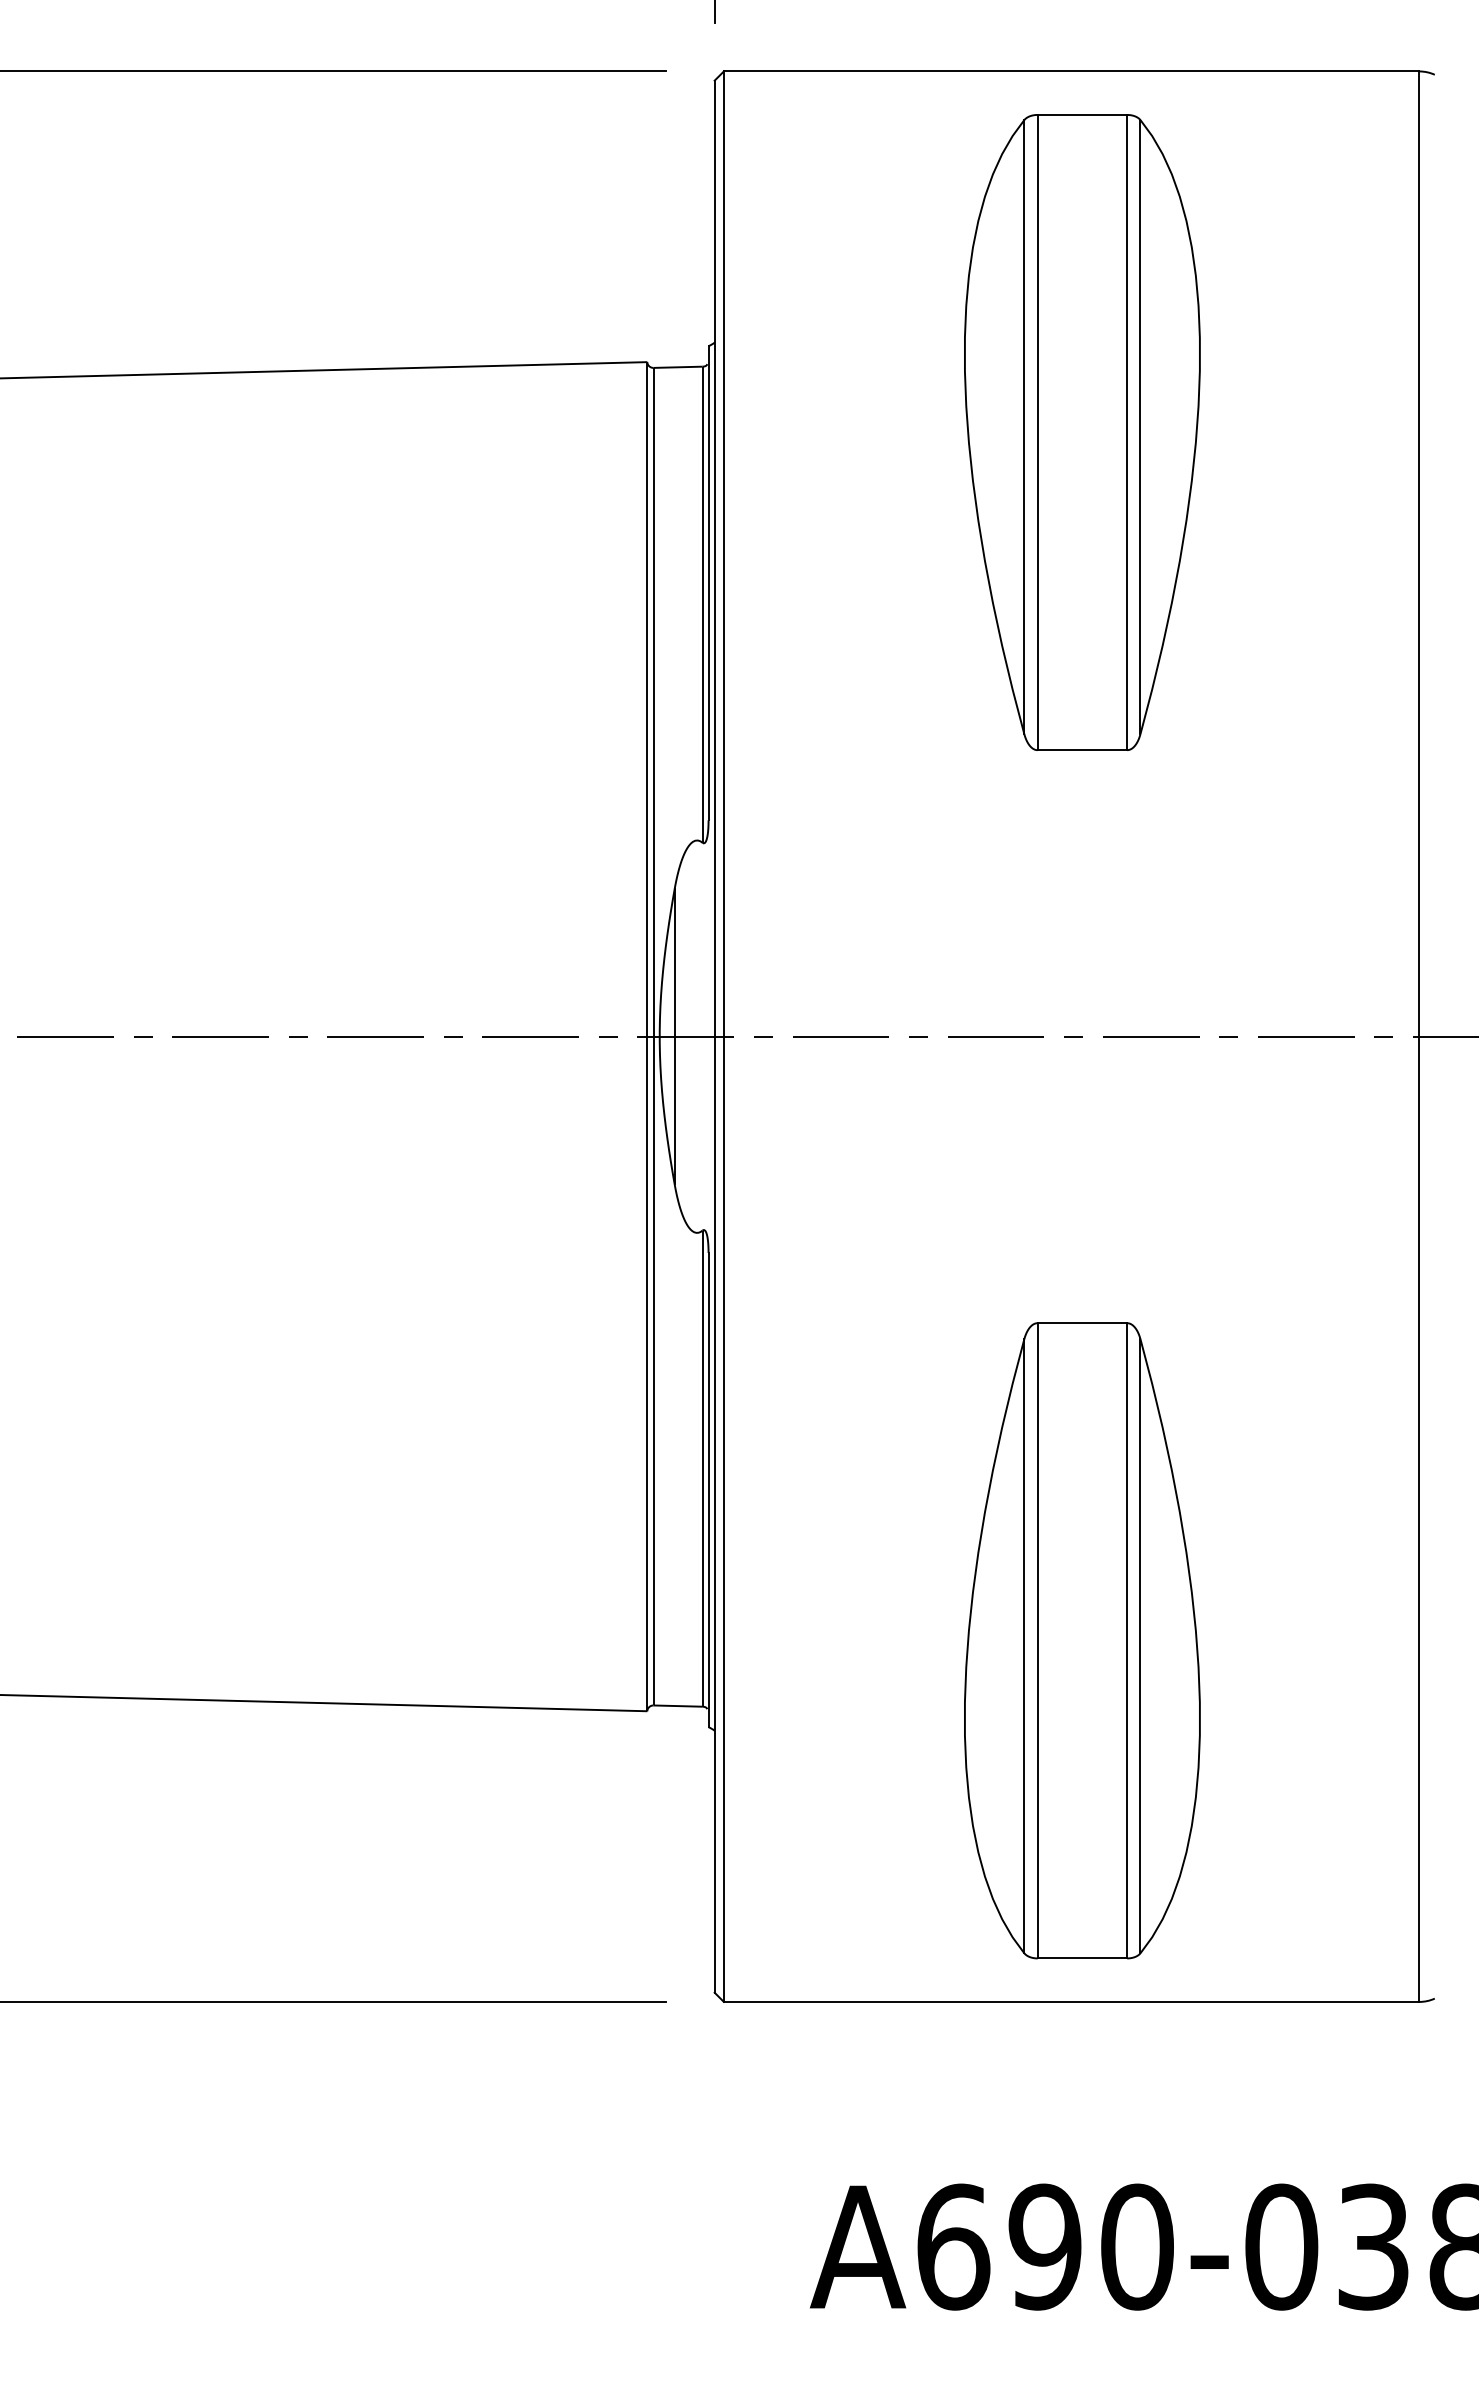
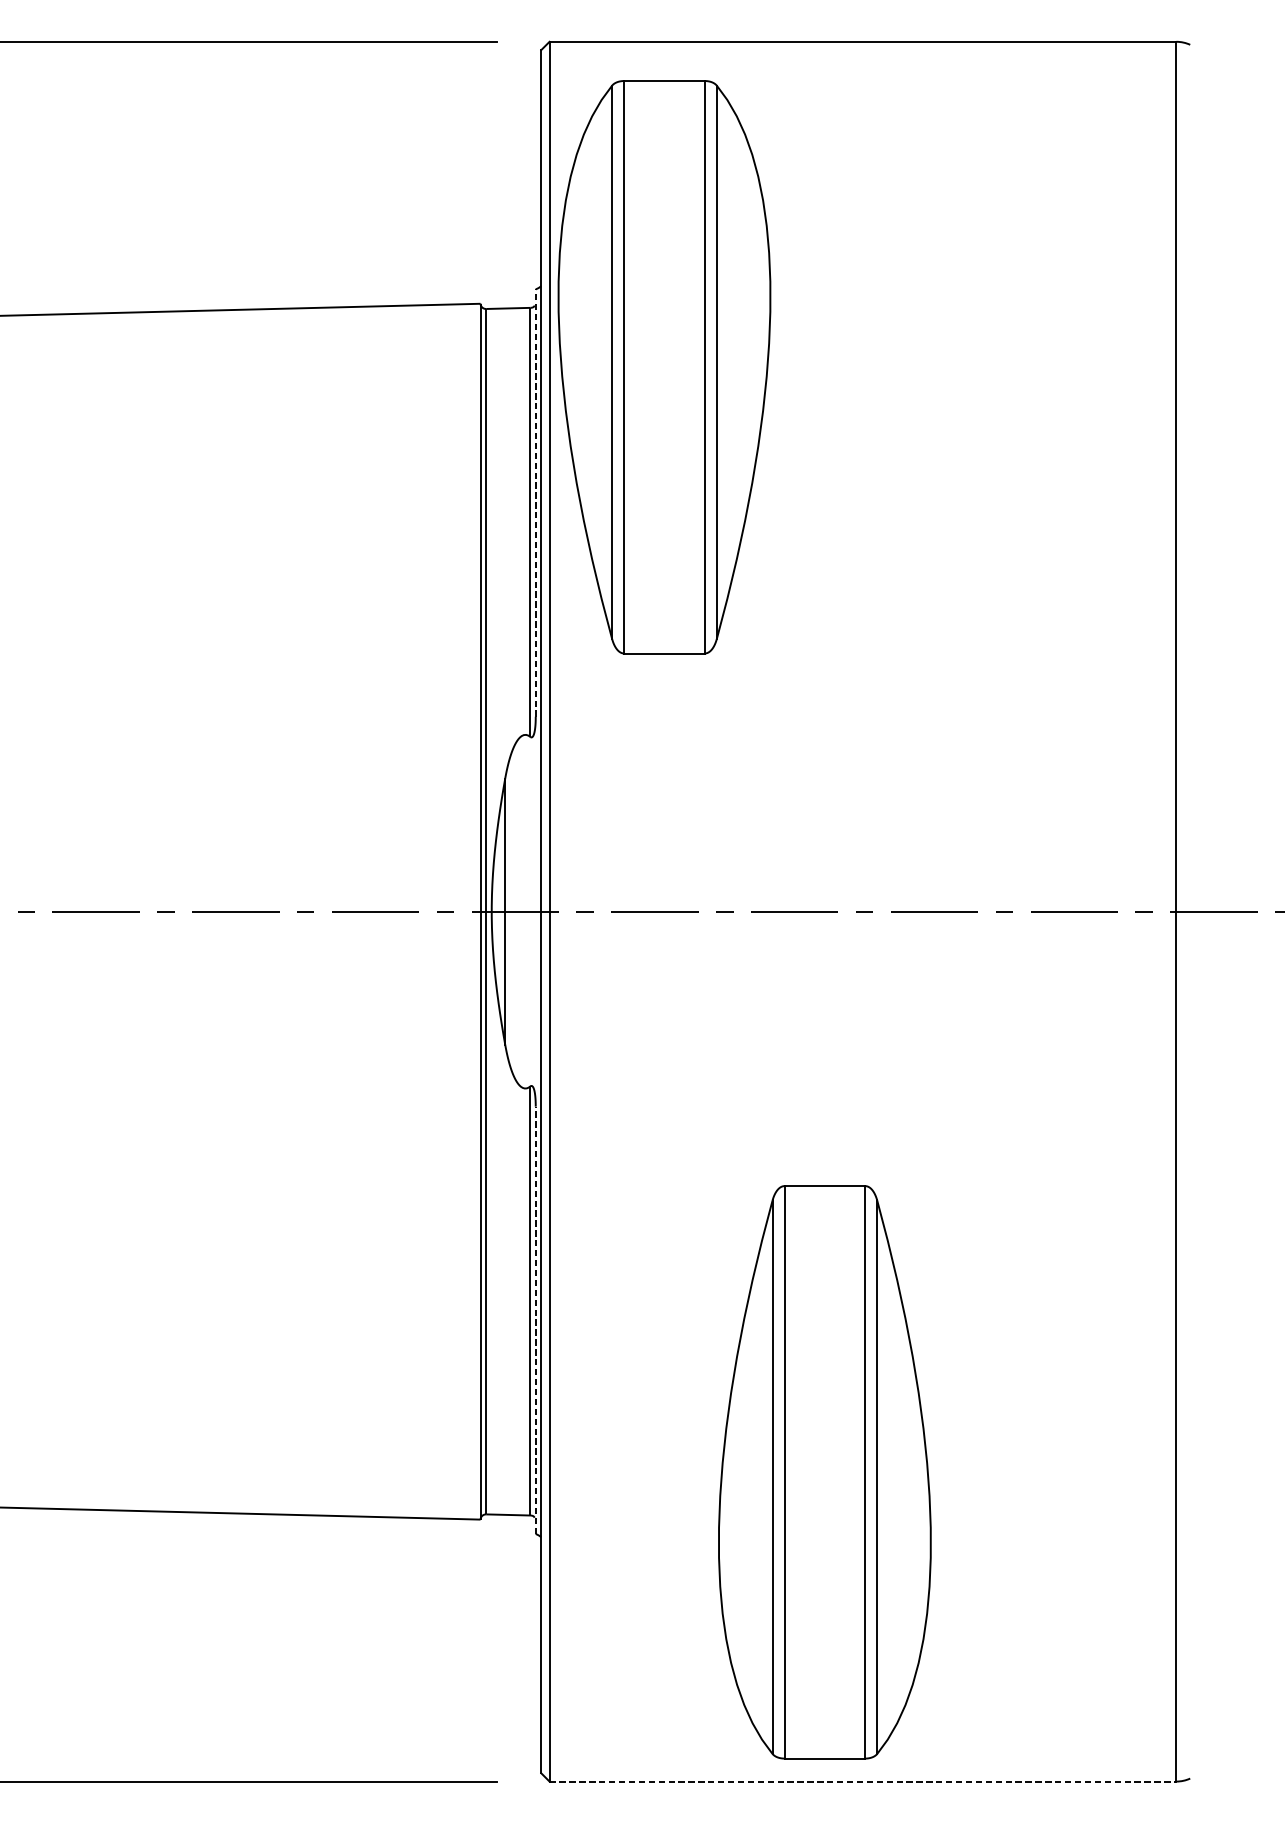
part: (1082, 432) -> (664, 367), moved
line: (708, 582) -> (535, 502), solid -> dashed
line: (708, 1489) -> (535, 1319), solid -> dashed
part: (1082, 1640) -> (824, 1472), moved
line: (1071, 2001) -> (862, 1781), solid -> dashed

